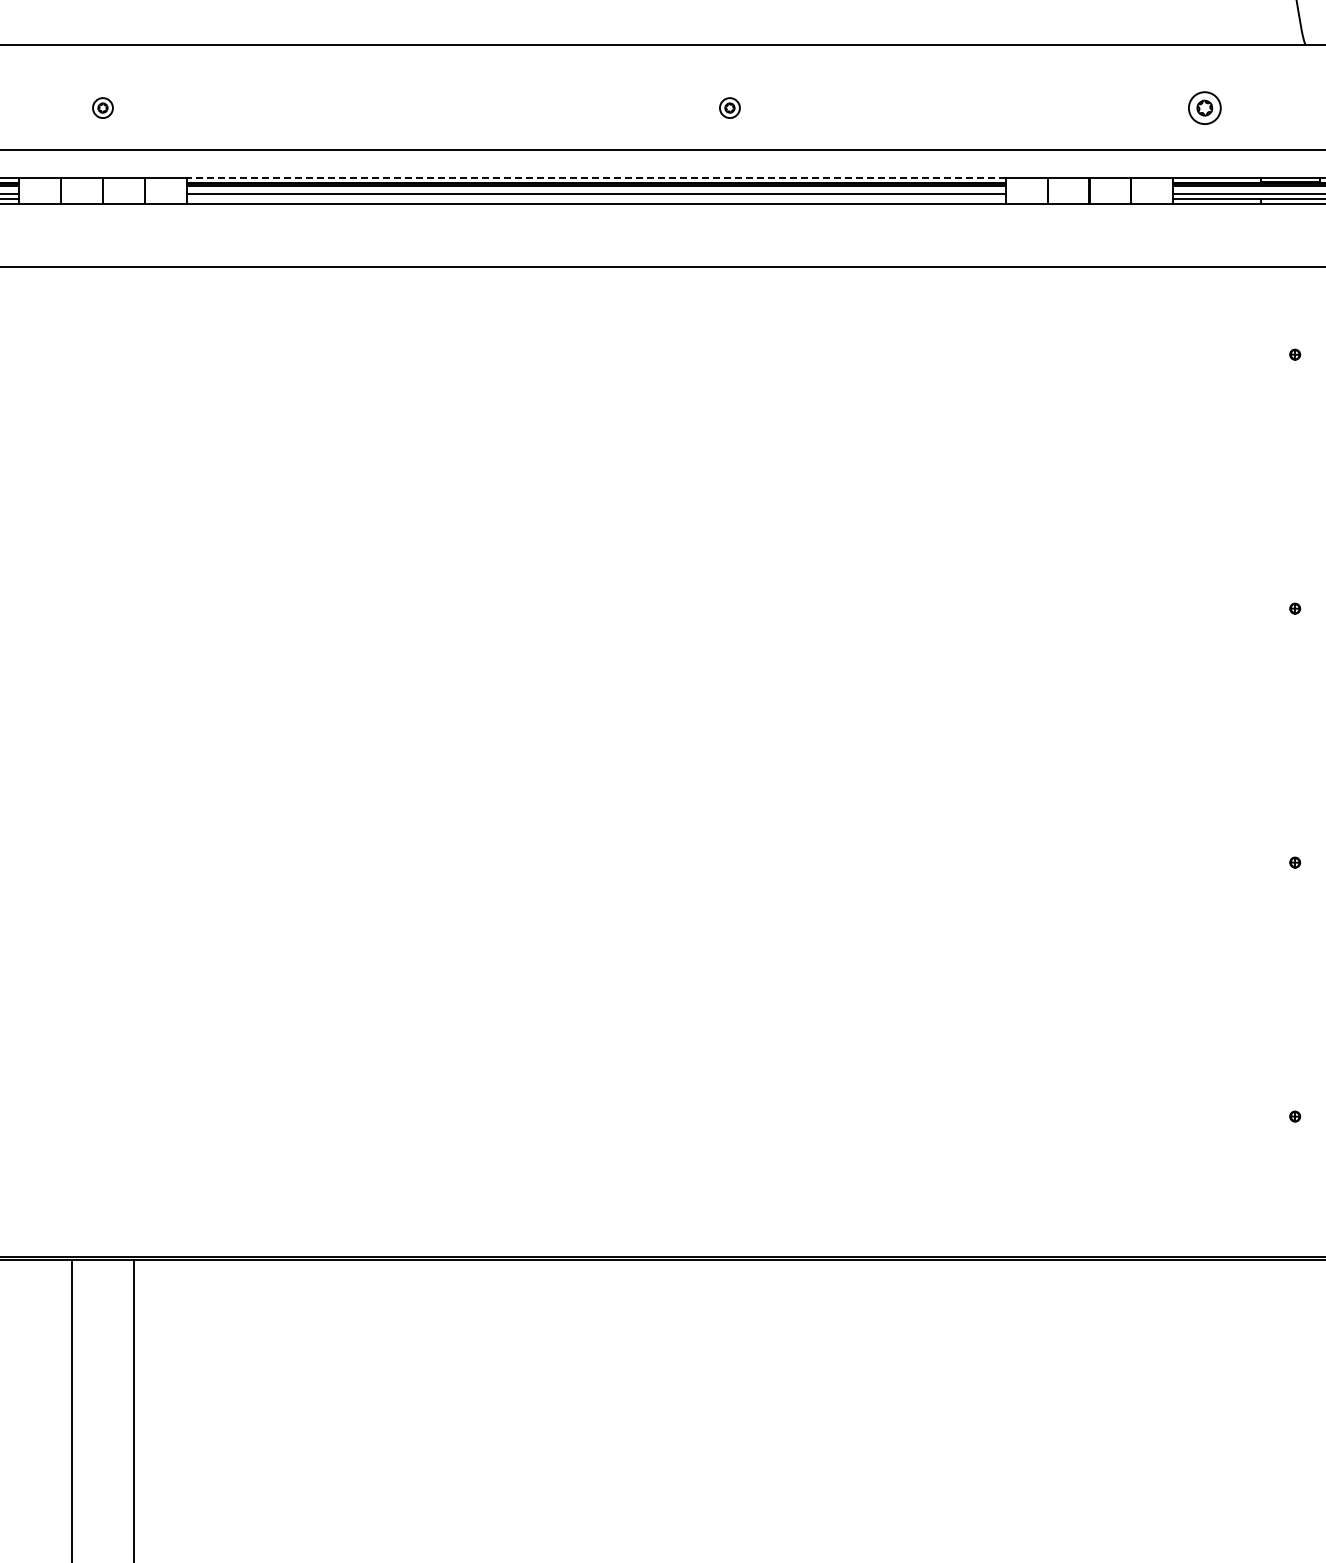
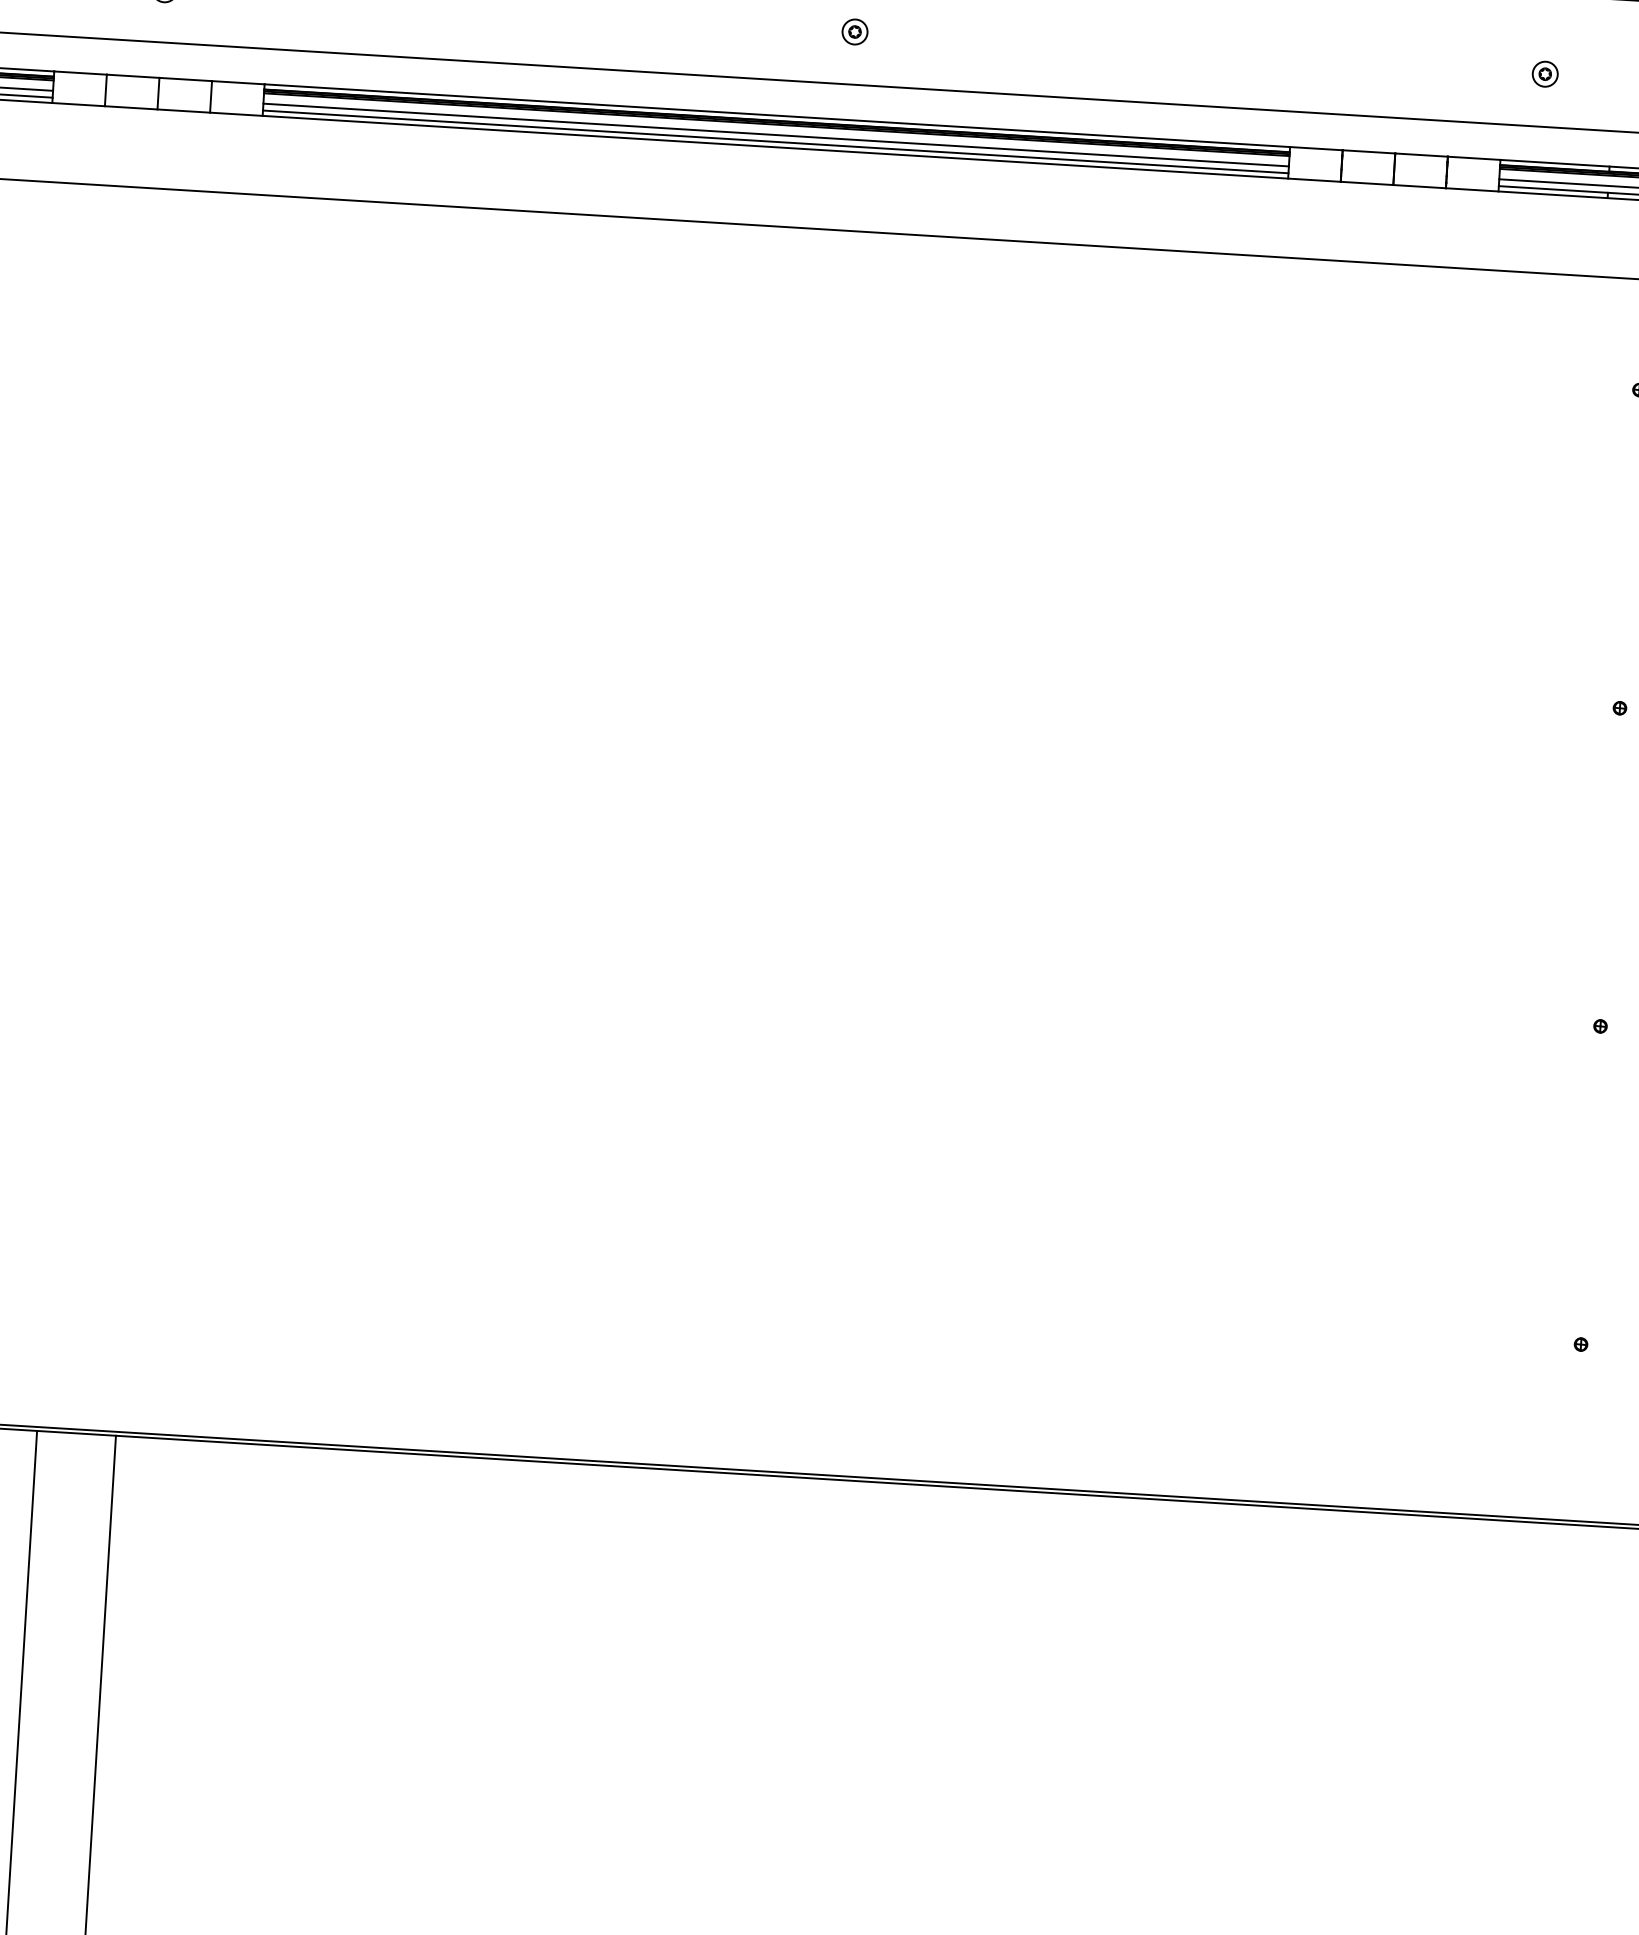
part: (729, 107) -> (854, 31), moved
part: (1204, 107) -> (1544, 73), size x0.62
line: (595, 178) -> (776, 115), dashed -> solid
line: (595, 199) -> (774, 142), added

